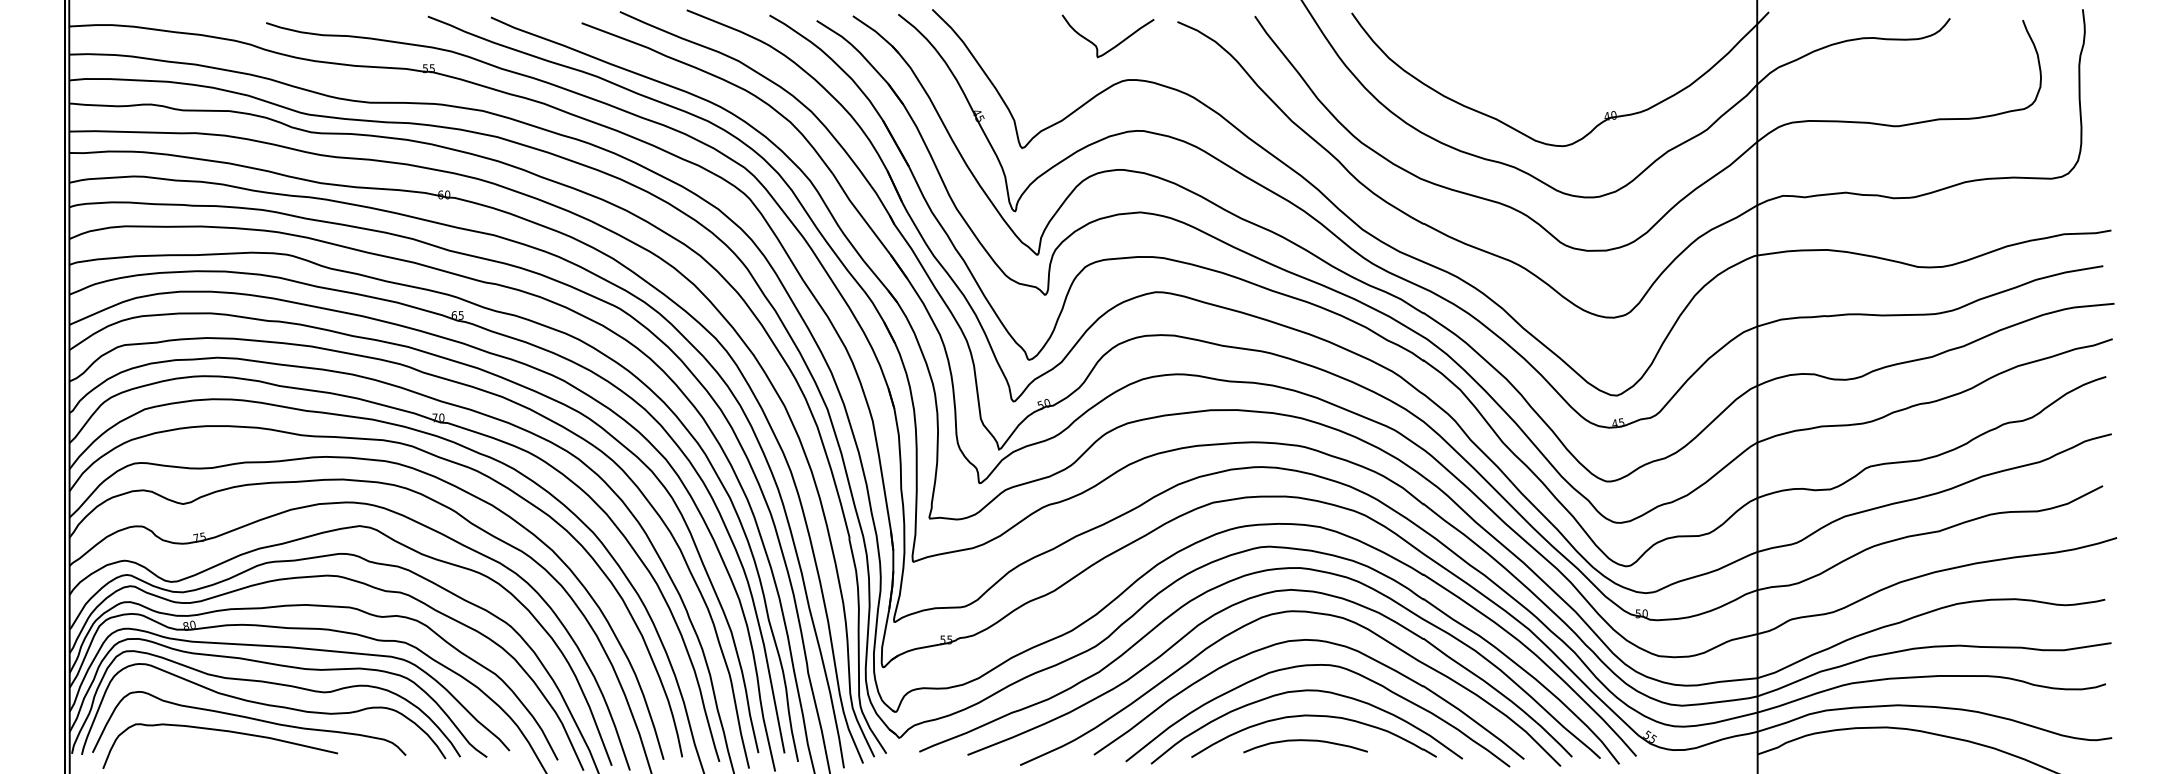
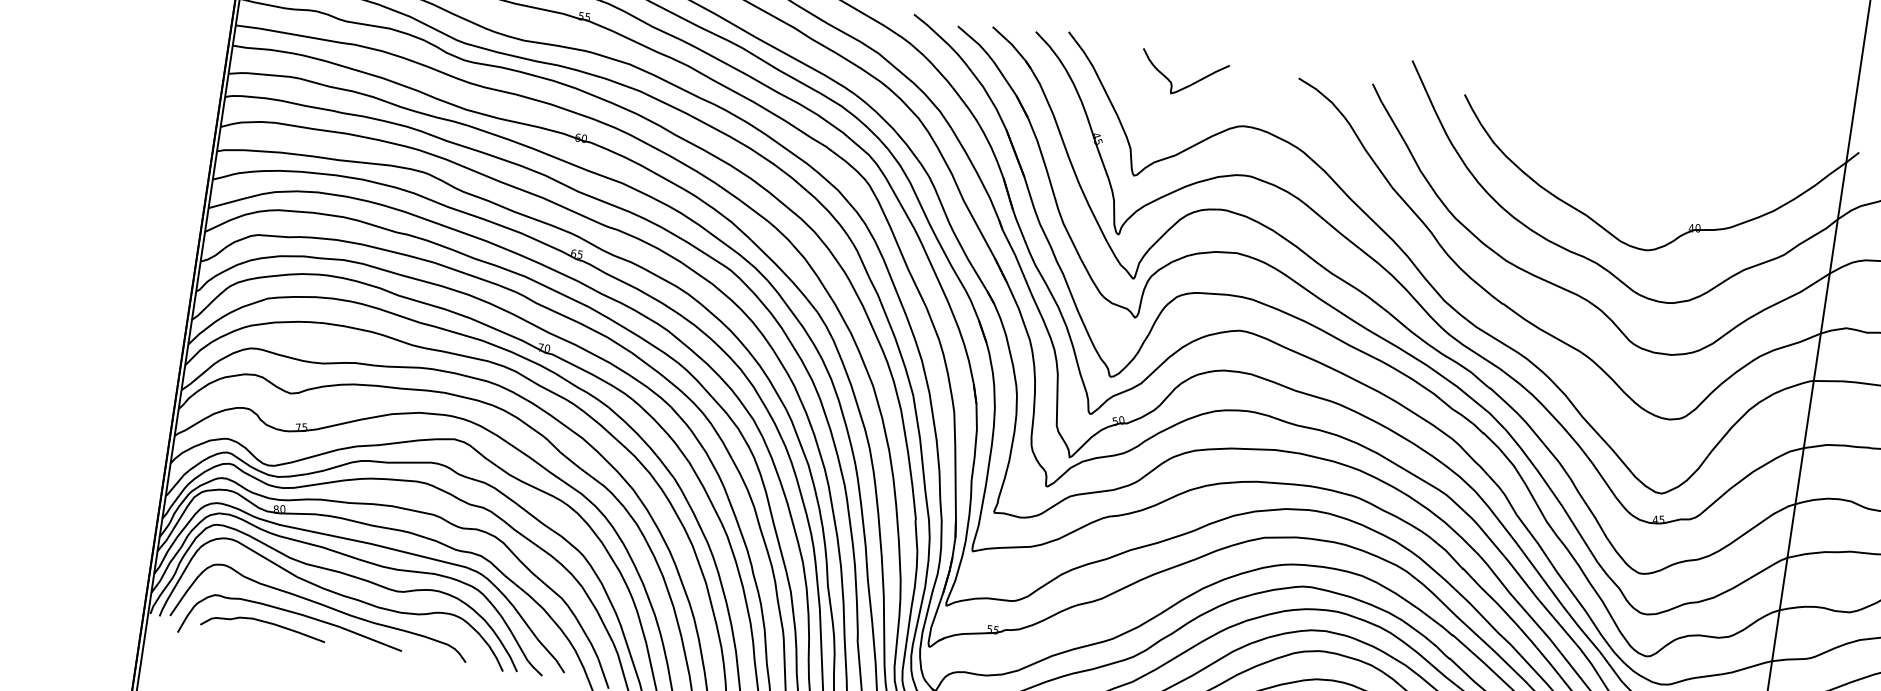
curve: (1113, 46) -> (1187, 85), moved
curve: (191, 745) -> (264, 622), added

